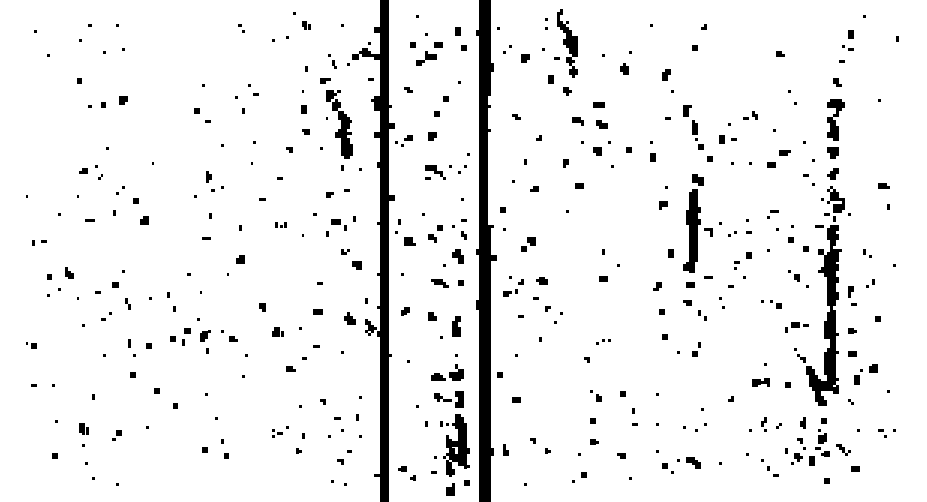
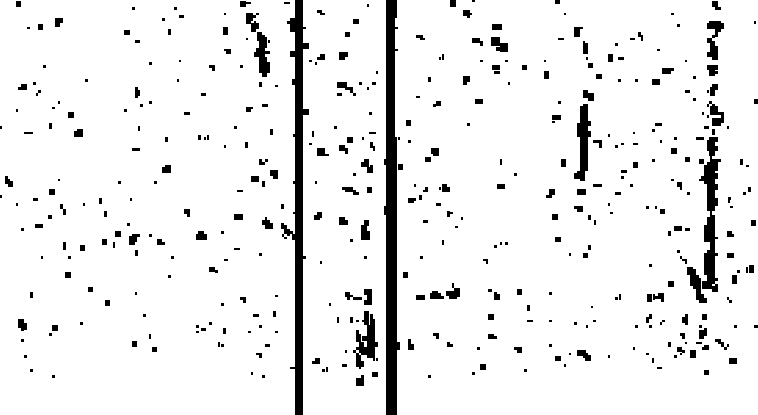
part: (601, 124) -> (499, 44), size x1.6
part: (338, 224) -> (257, 180), moved
part: (852, 295) -> (730, 201), size x0.6
part: (106, 316) -> (43, 221), size x1.6
part: (447, 372) -> (444, 291), moved
part: (760, 382) -> (654, 297), moved

